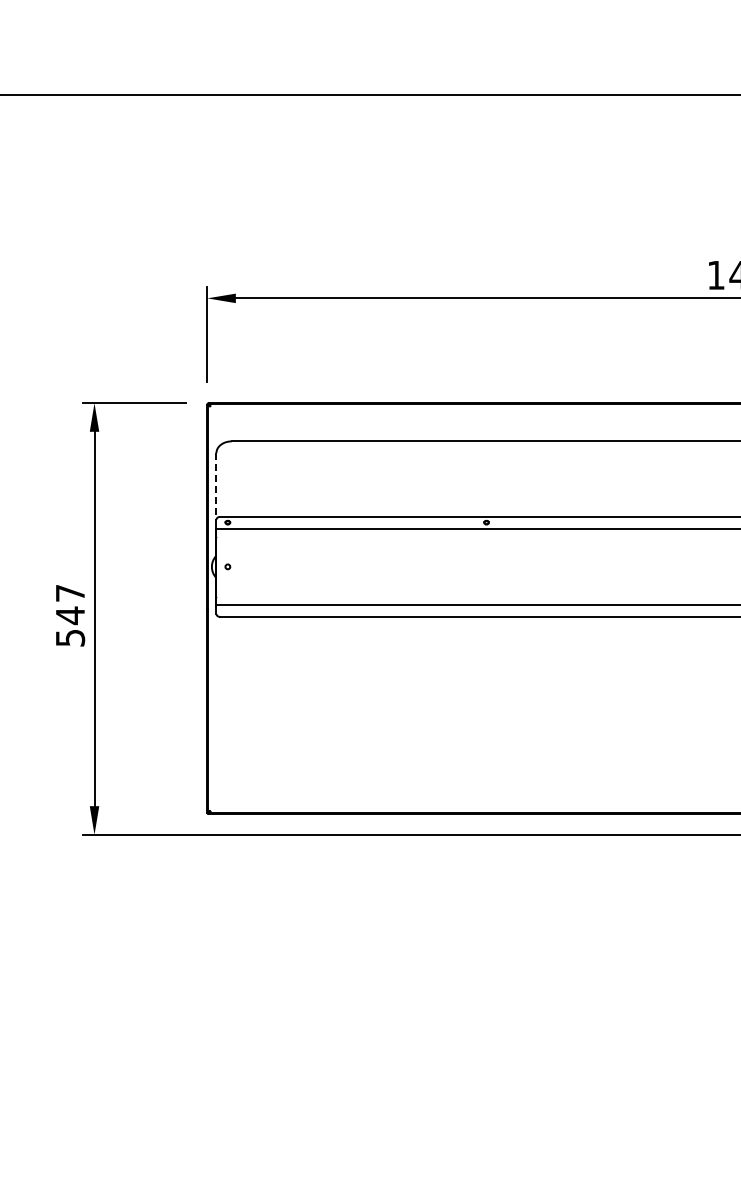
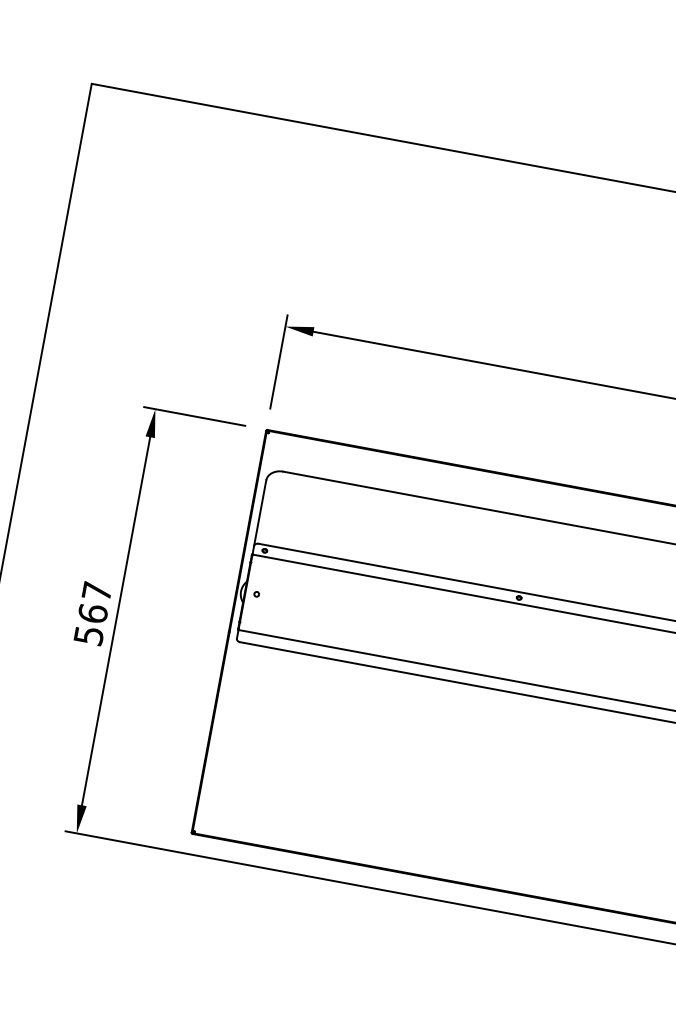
line: (216, 486) -> (260, 513), dashed -> solid
text: (70, 615) -> (93, 613), 547 -> 567

